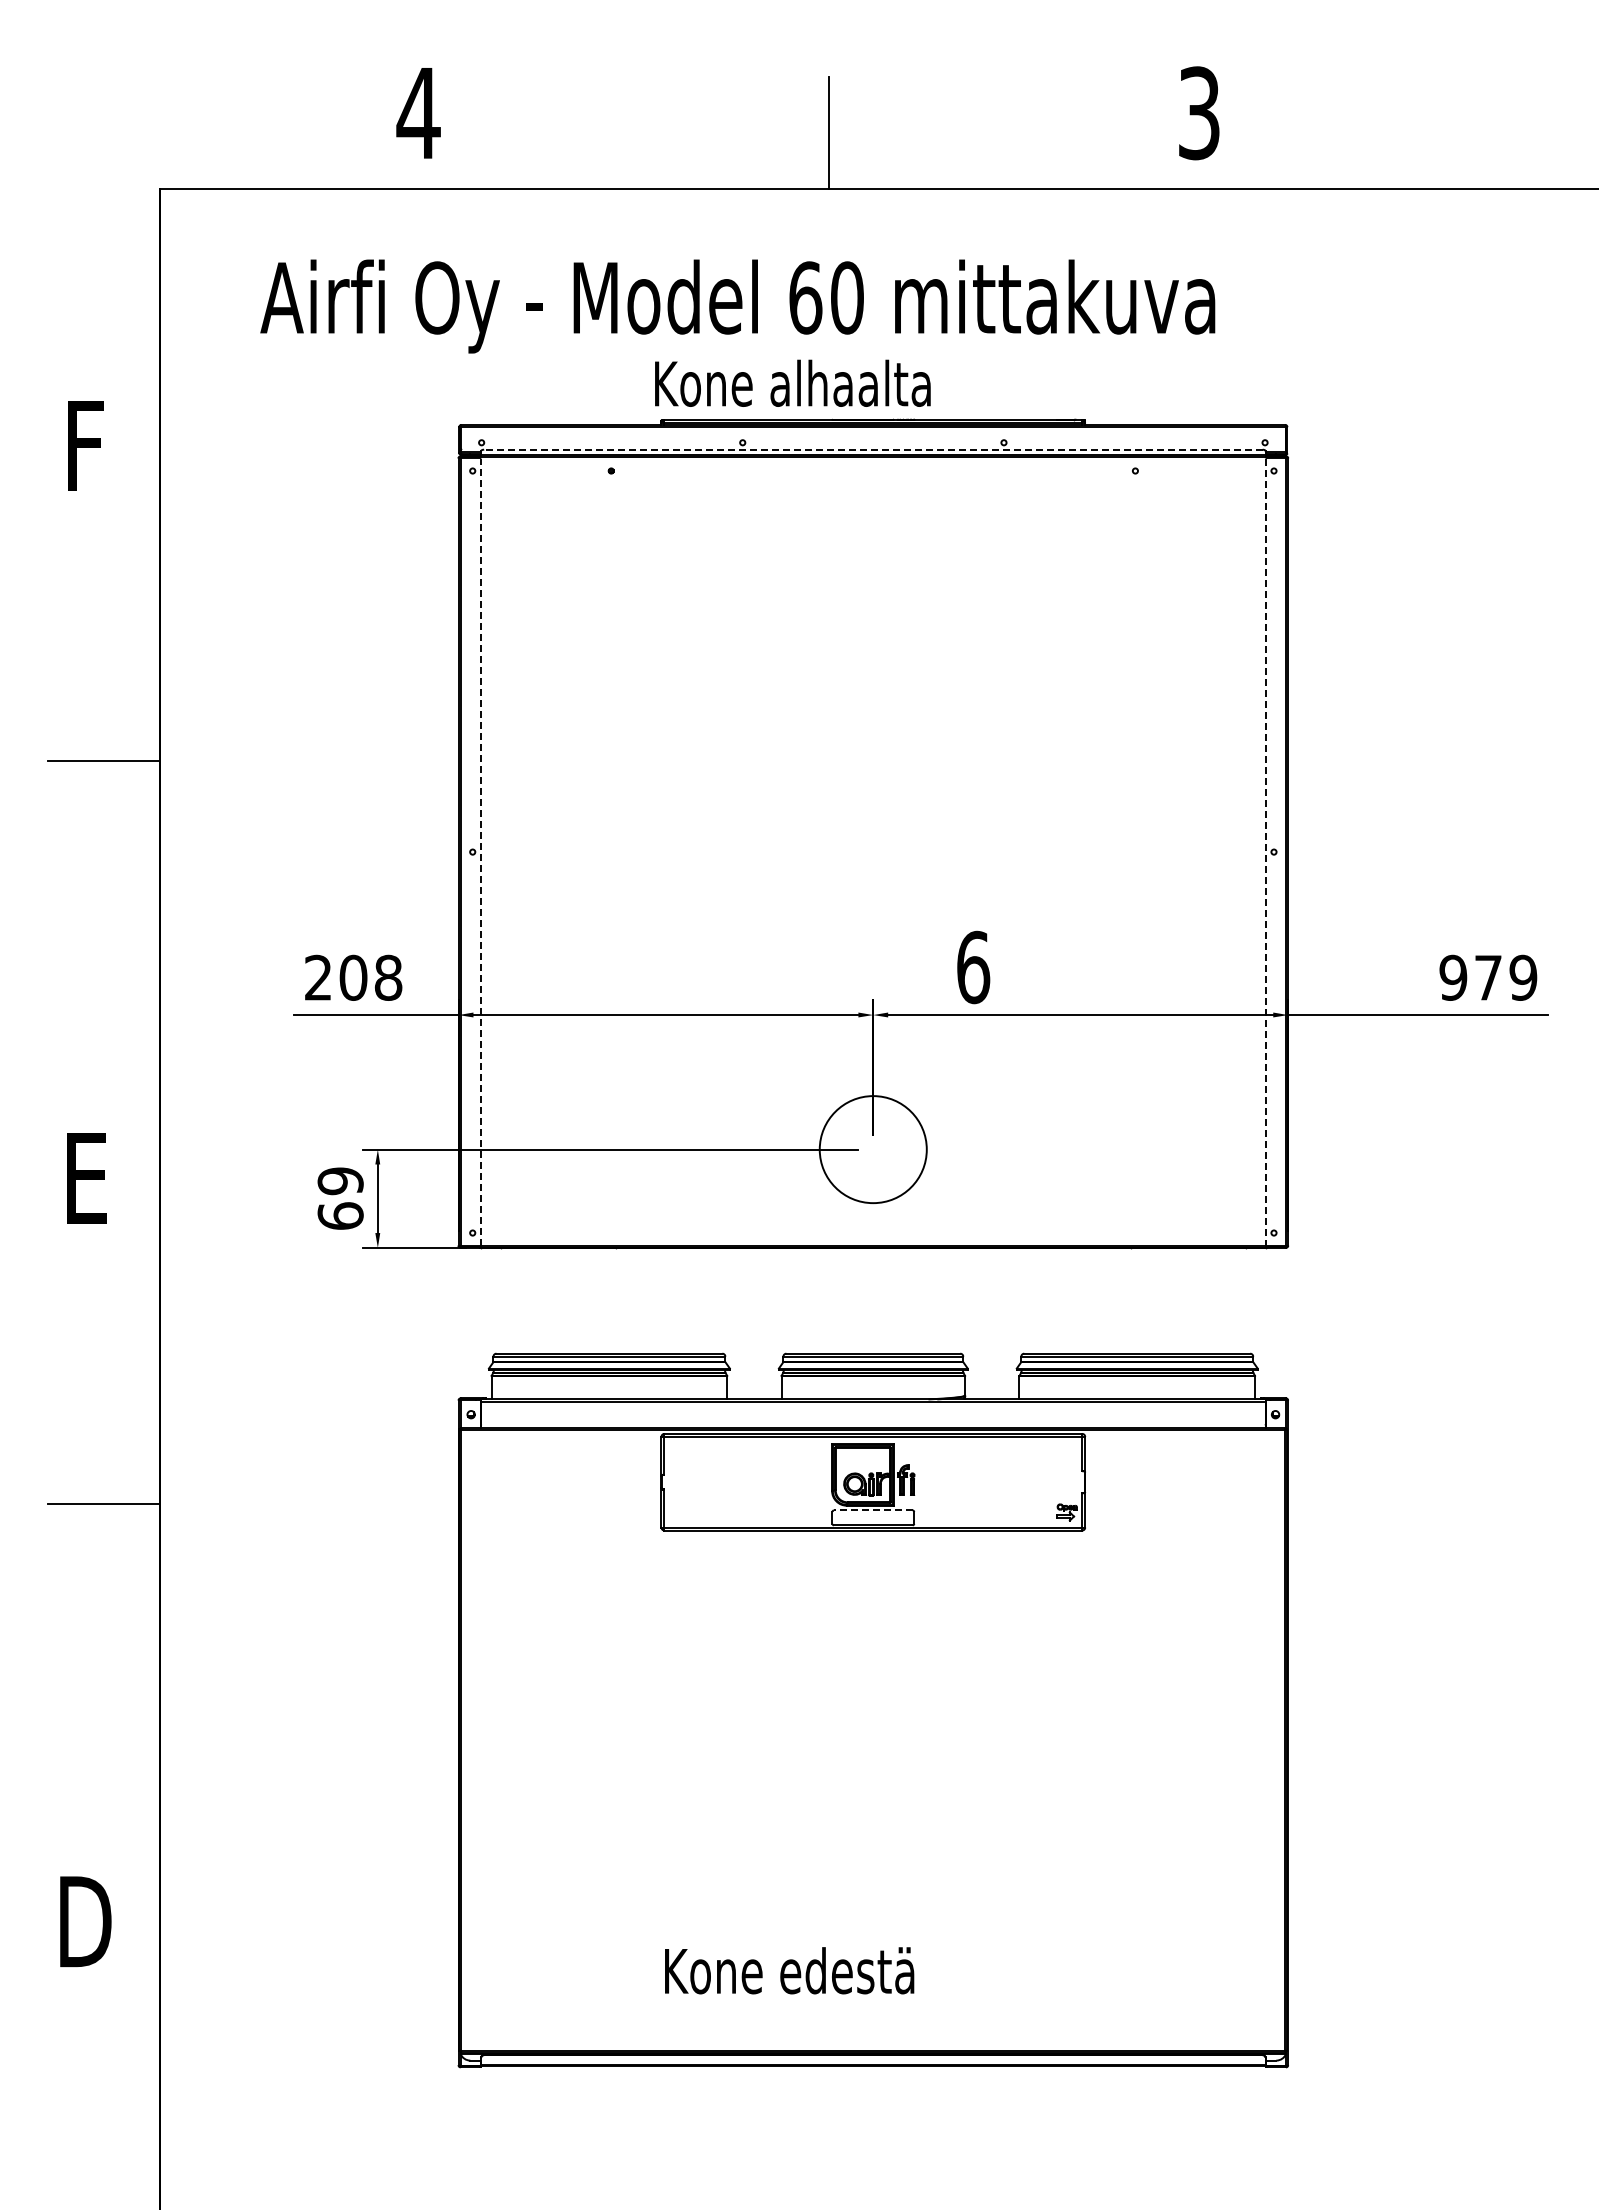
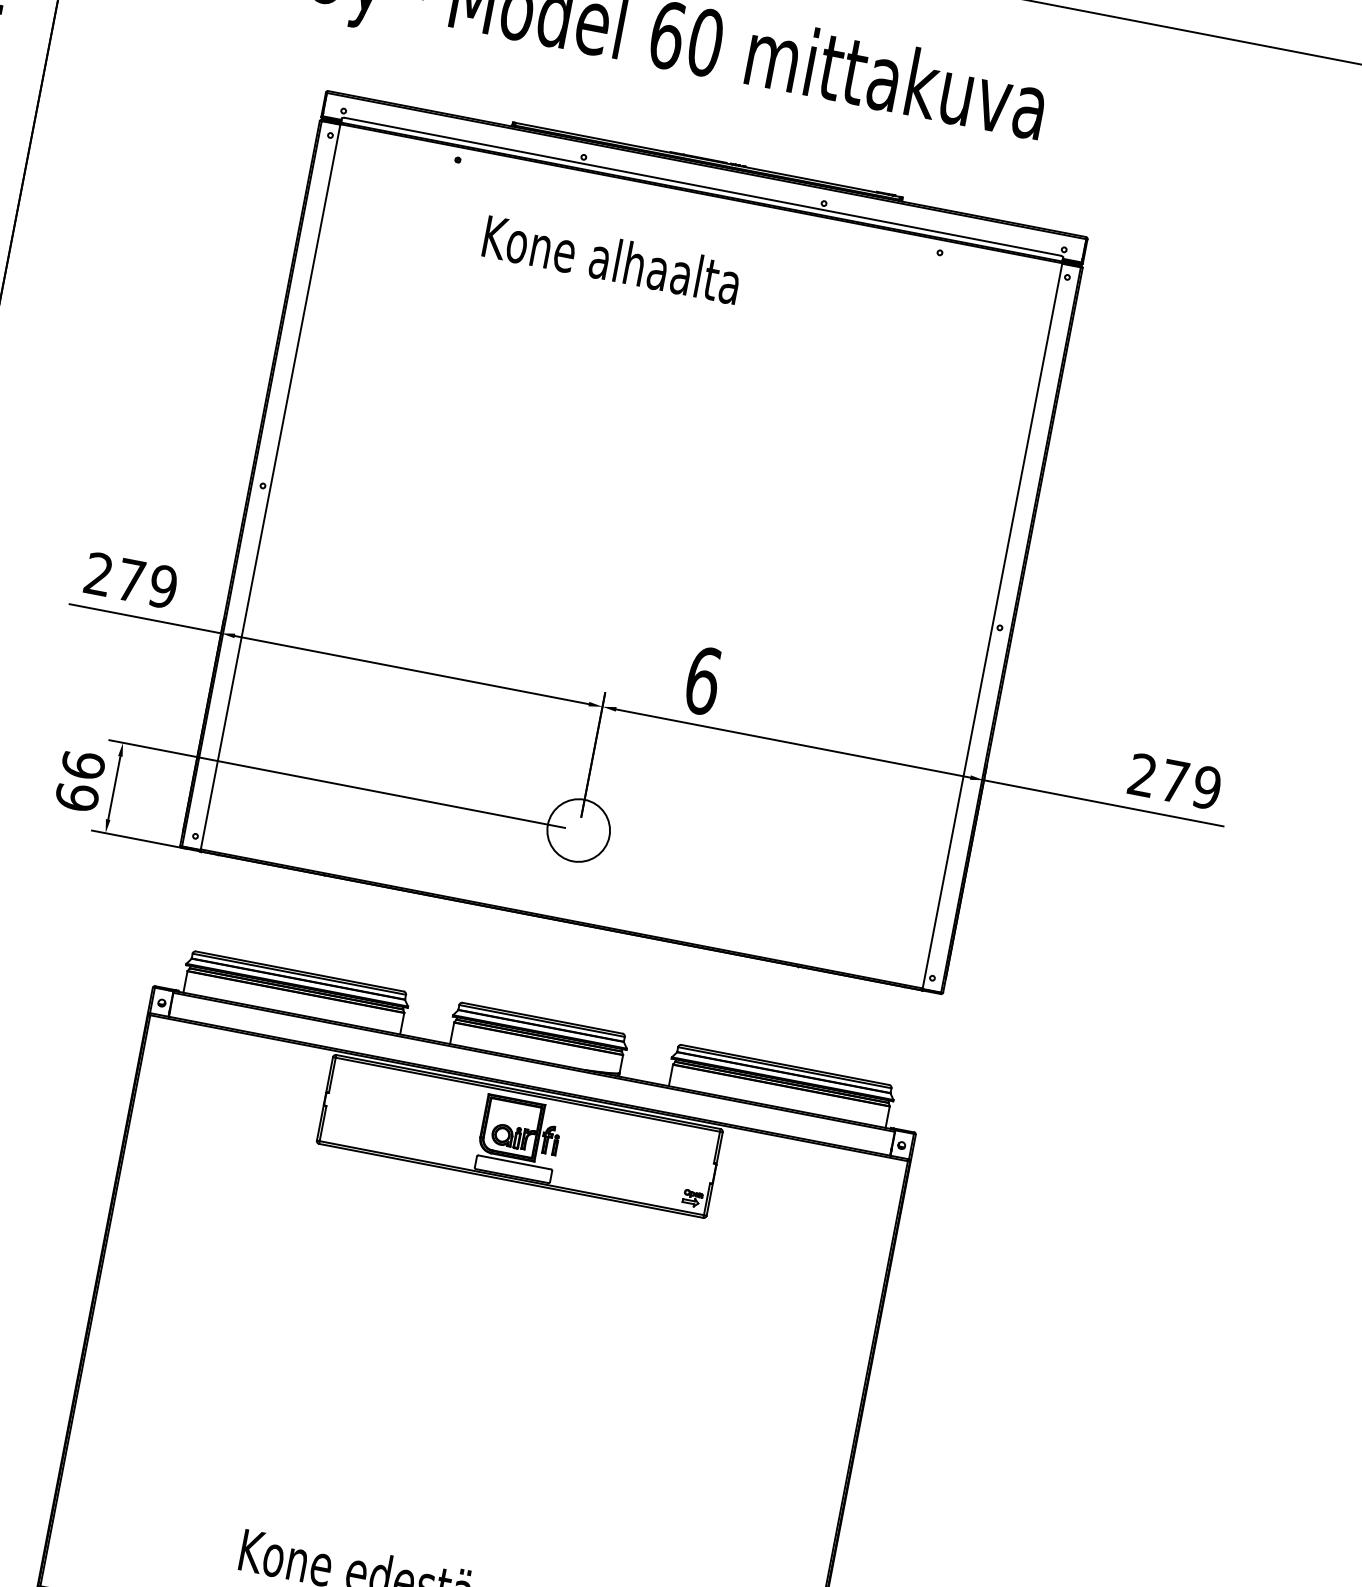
text: (792, 382) -> (611, 258), moved
line: (872, 449) -> (701, 186), dashed -> solid
line: (480, 851) -> (270, 486), dashed -> solid
line: (1265, 852) -> (992, 626), dashed -> solid
text: (370, 977) -> (146, 583), 208 -> 279
text: (1453, 977) -> (1142, 775), 979 -> 279
circle: (872, 1149) -> (578, 830), size x0.62
text: (340, 1181) -> (83, 765), 69 -> 66
line: (872, 1510) -> (514, 1162), dashed -> solid

